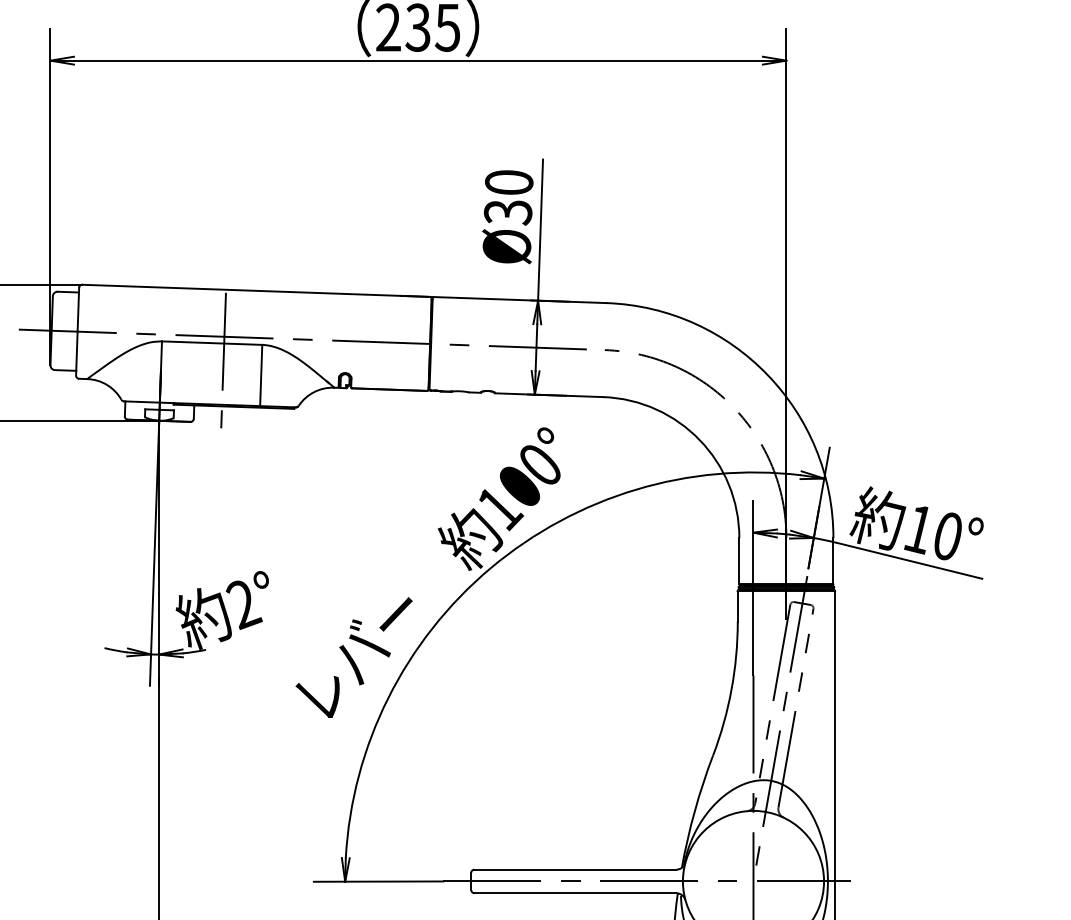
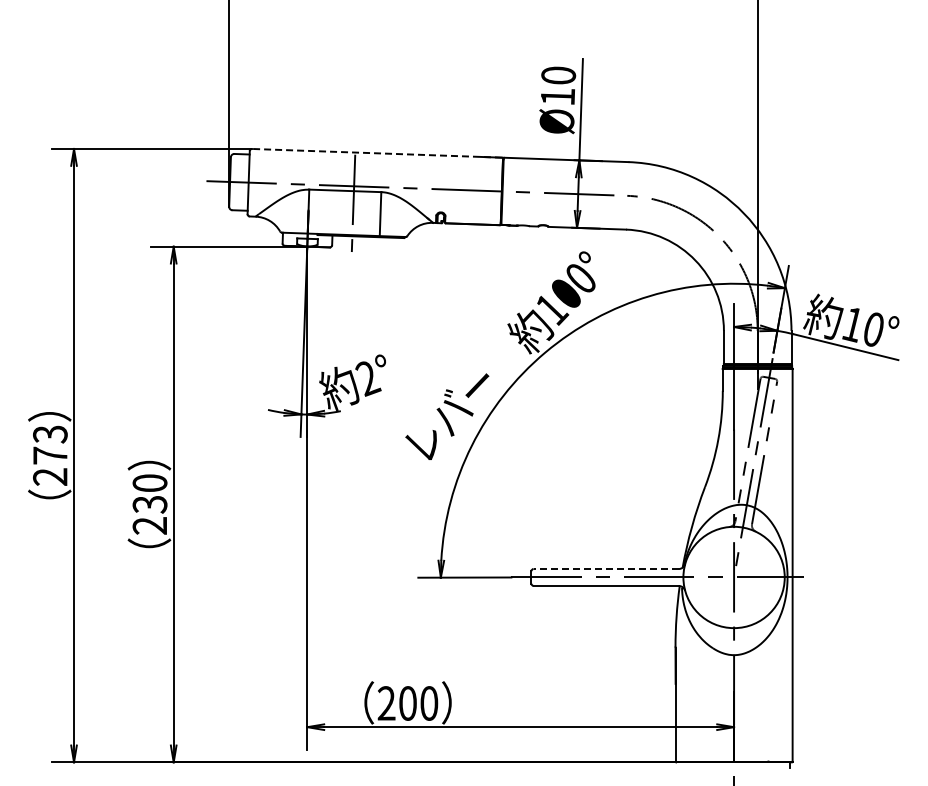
text: (507, 213) -> (557, 97), Ø30 -> Ø10
line: (256, 291) -> (377, 153), solid -> dashed
line: (575, 870) -> (606, 569), solid -> dashed

